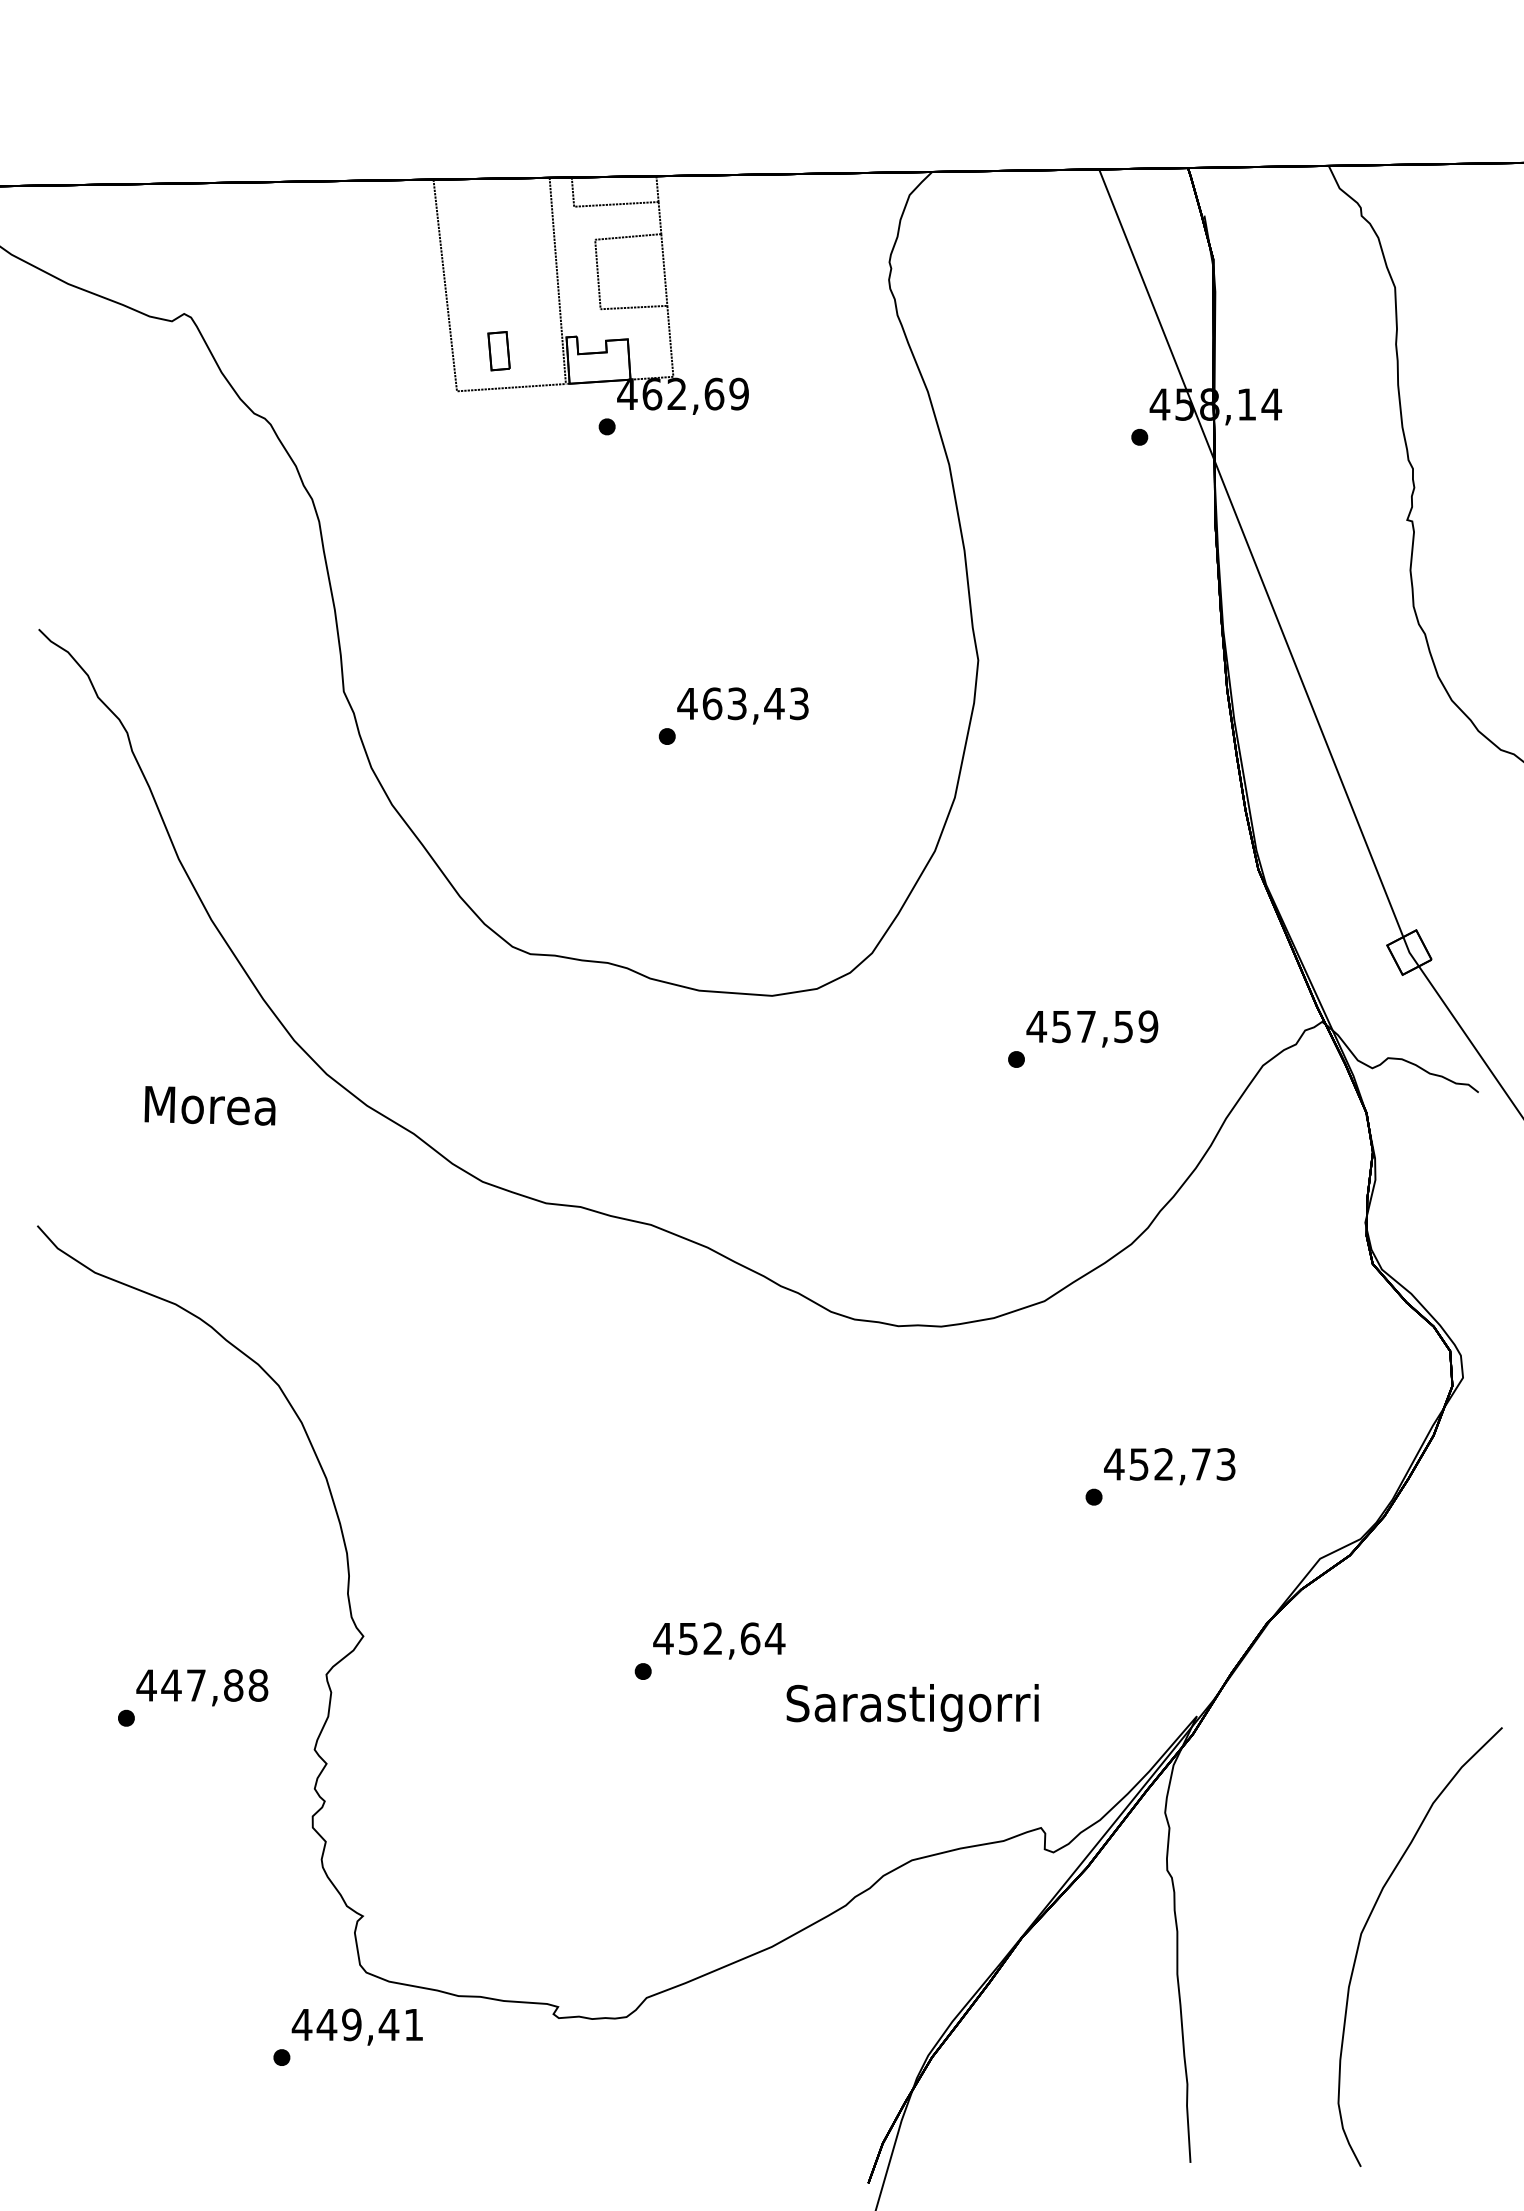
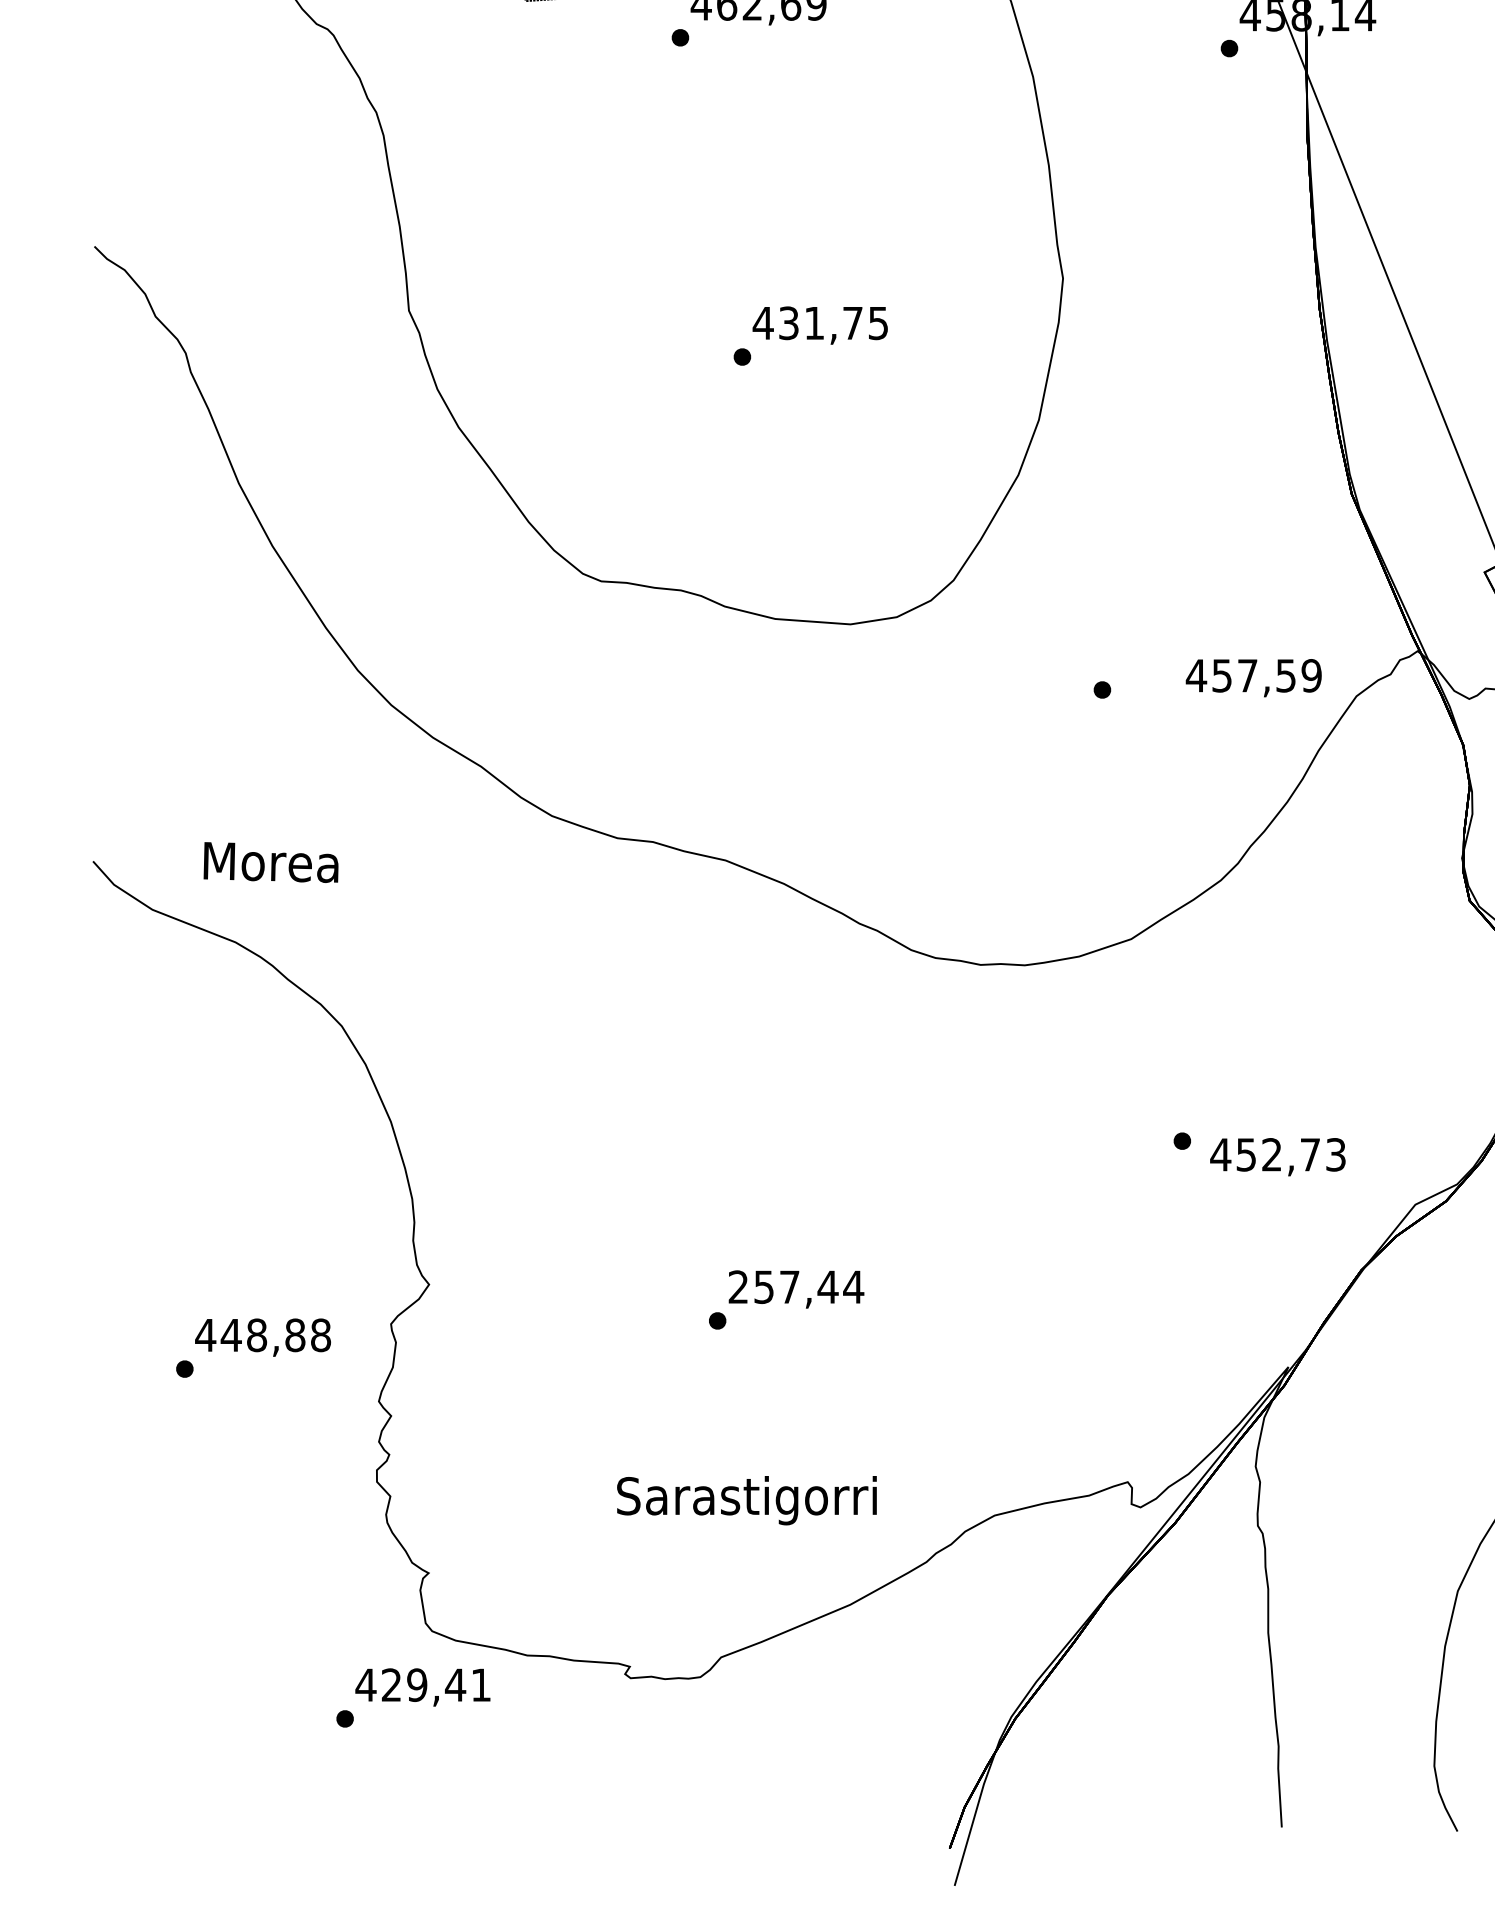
text: (755, 703) -> (833, 322), 463,43 -> 431,75
text: (1092, 1028) -> (1253, 677), moved
text: (209, 1105) -> (270, 862), moved
text: (1169, 1466) -> (1277, 1156), moved
text: (706, 1638) -> (782, 1286), 452,64 -> 257,44
text: (196, 1685) -> (257, 1335), 447,88 -> 448,88
text: (912, 1707) -> (746, 1500), moved
text: (326, 2024) -> (391, 1684), 449,41 -> 429,41

